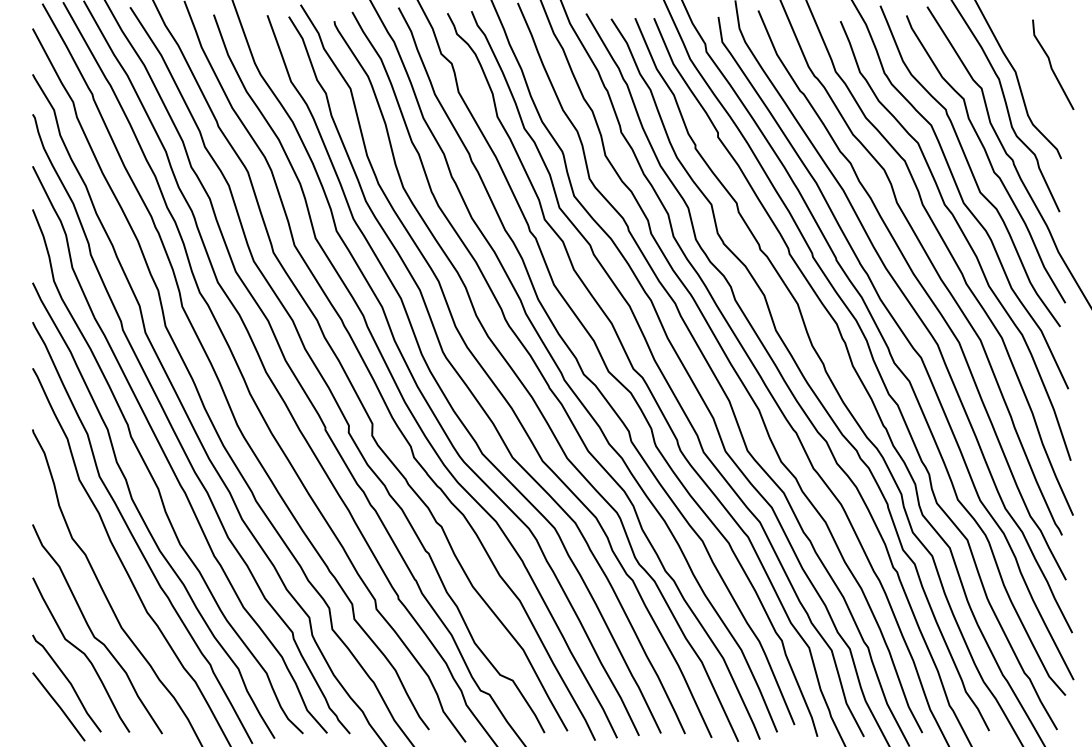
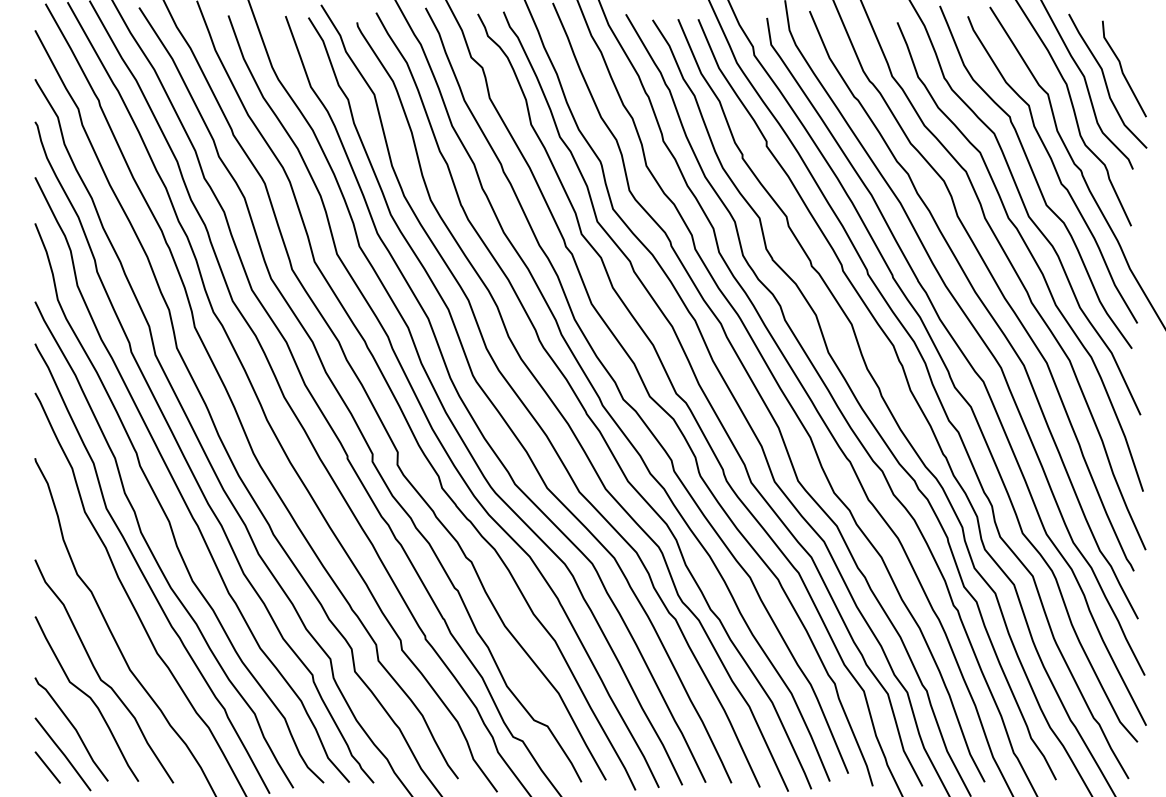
curve: (1036, 76) -> (1106, 81), added
line: (44, 719) -> (47, 767), added

